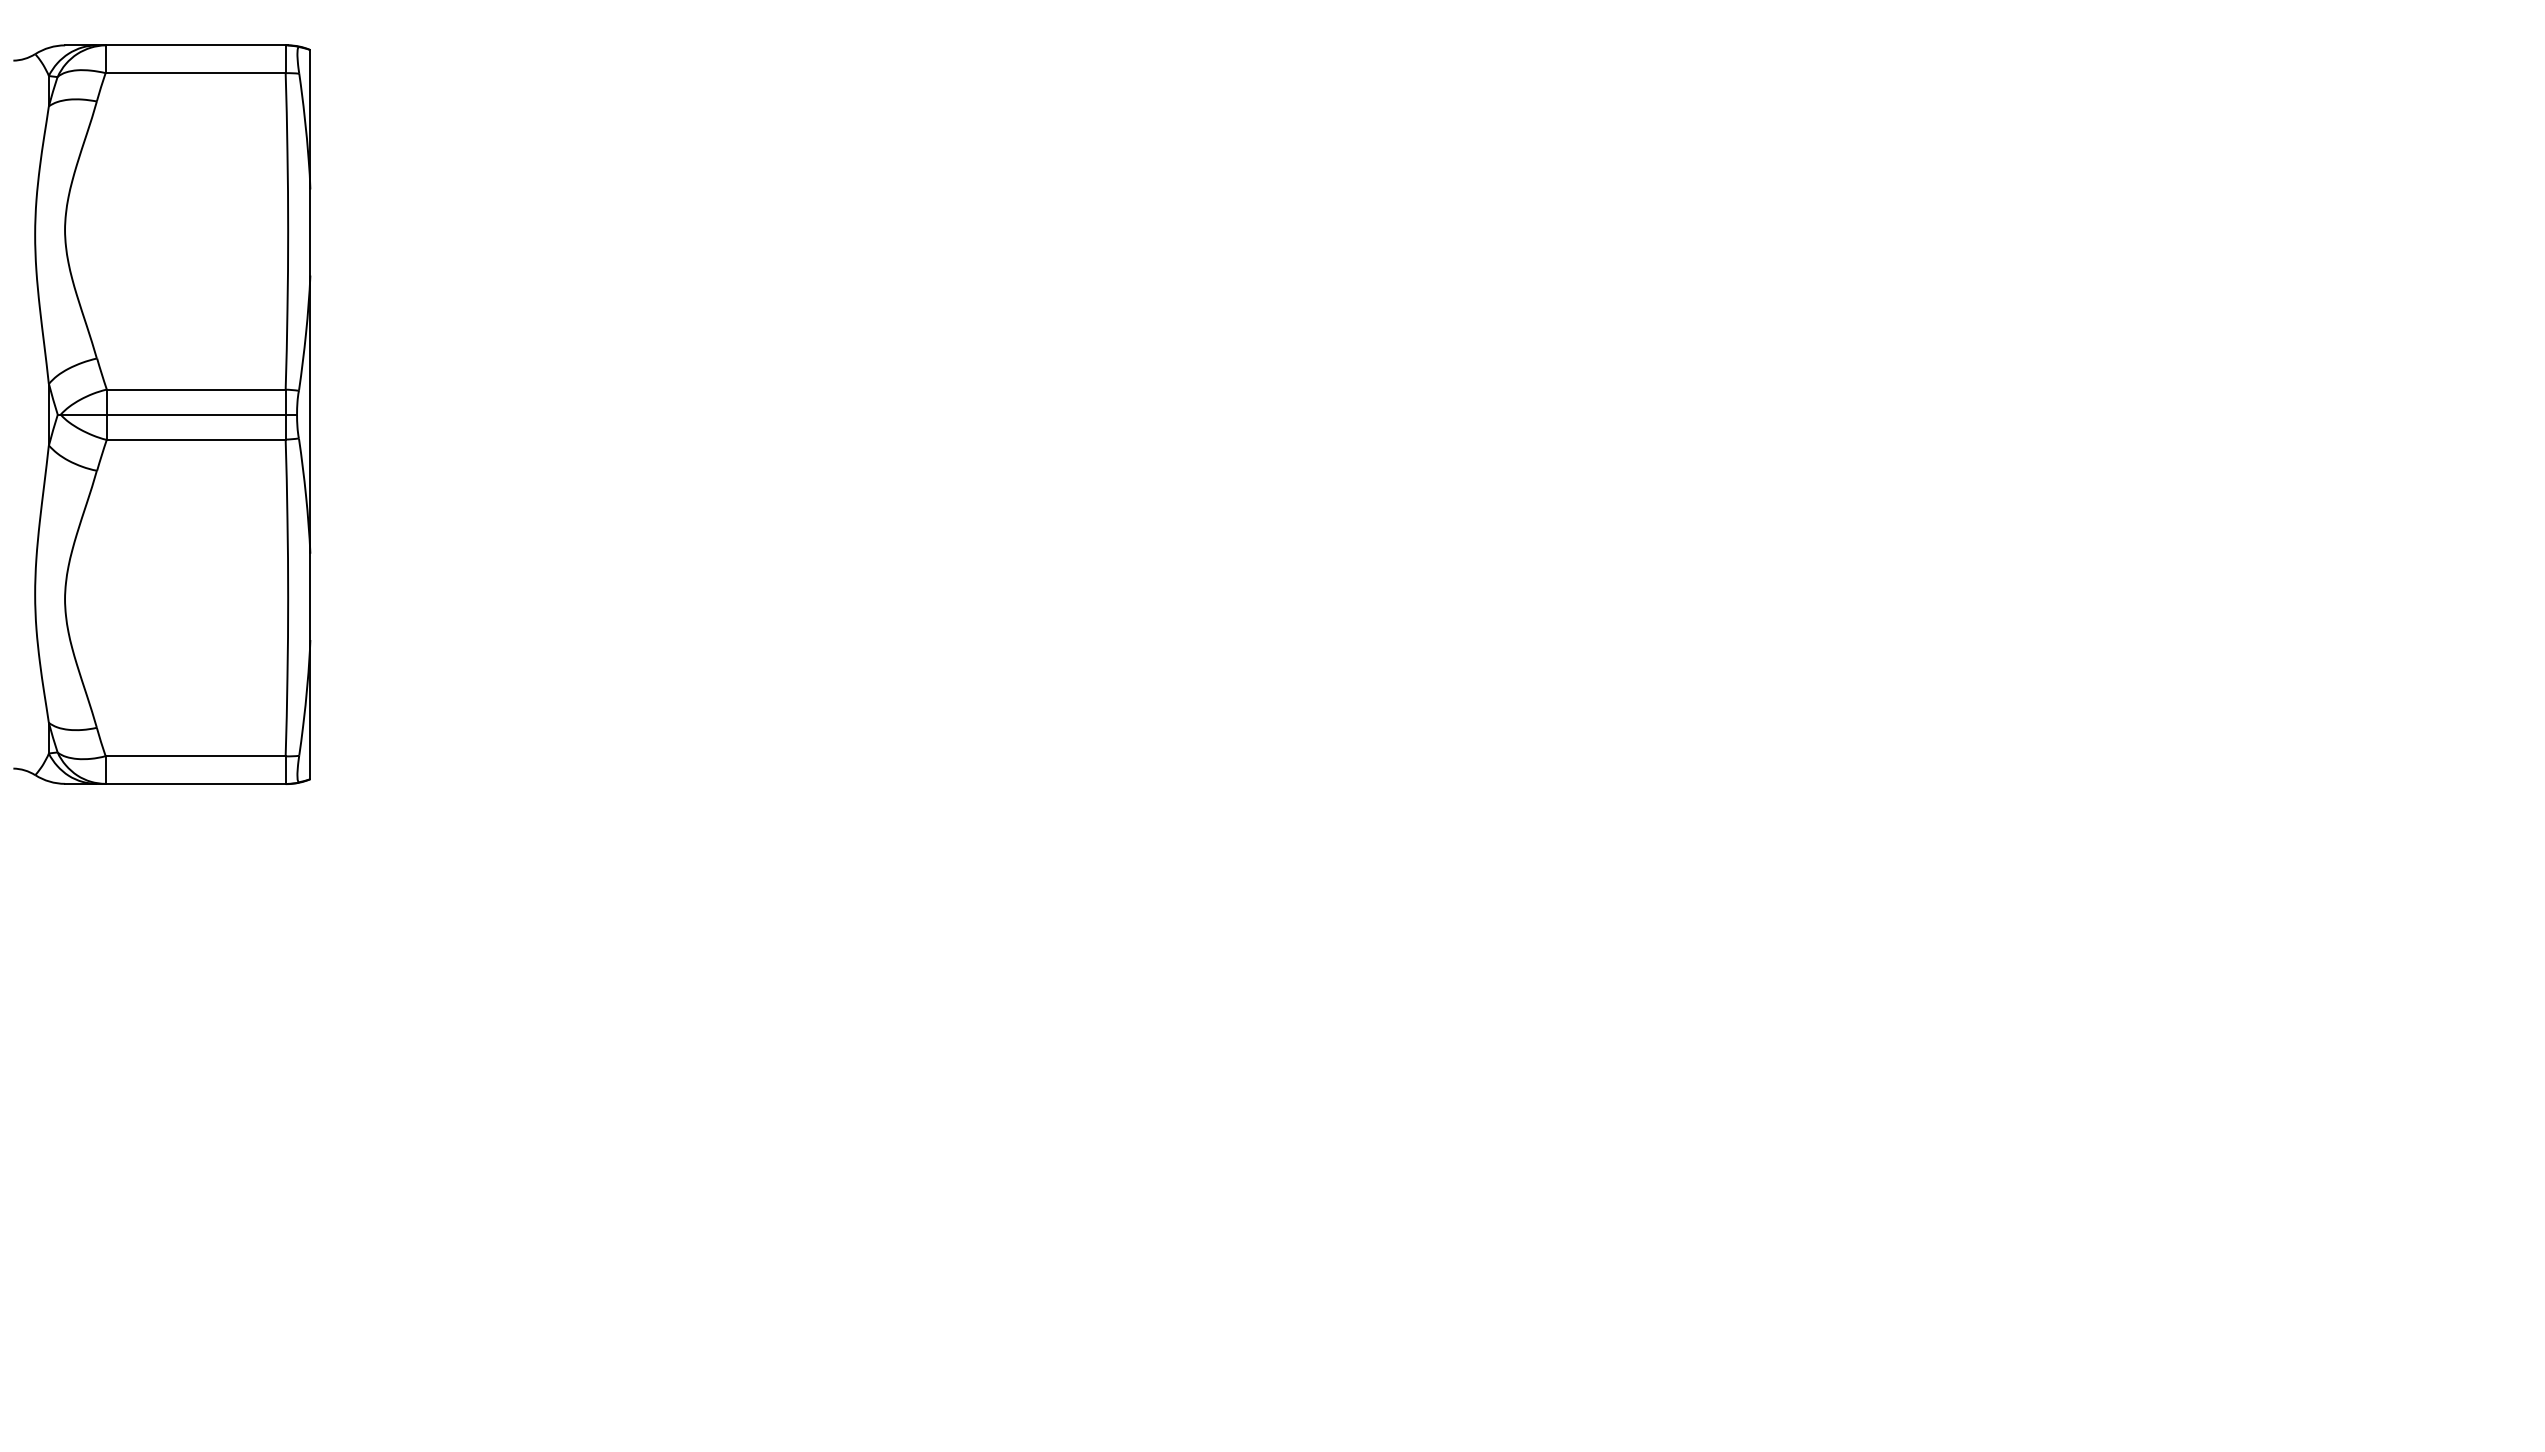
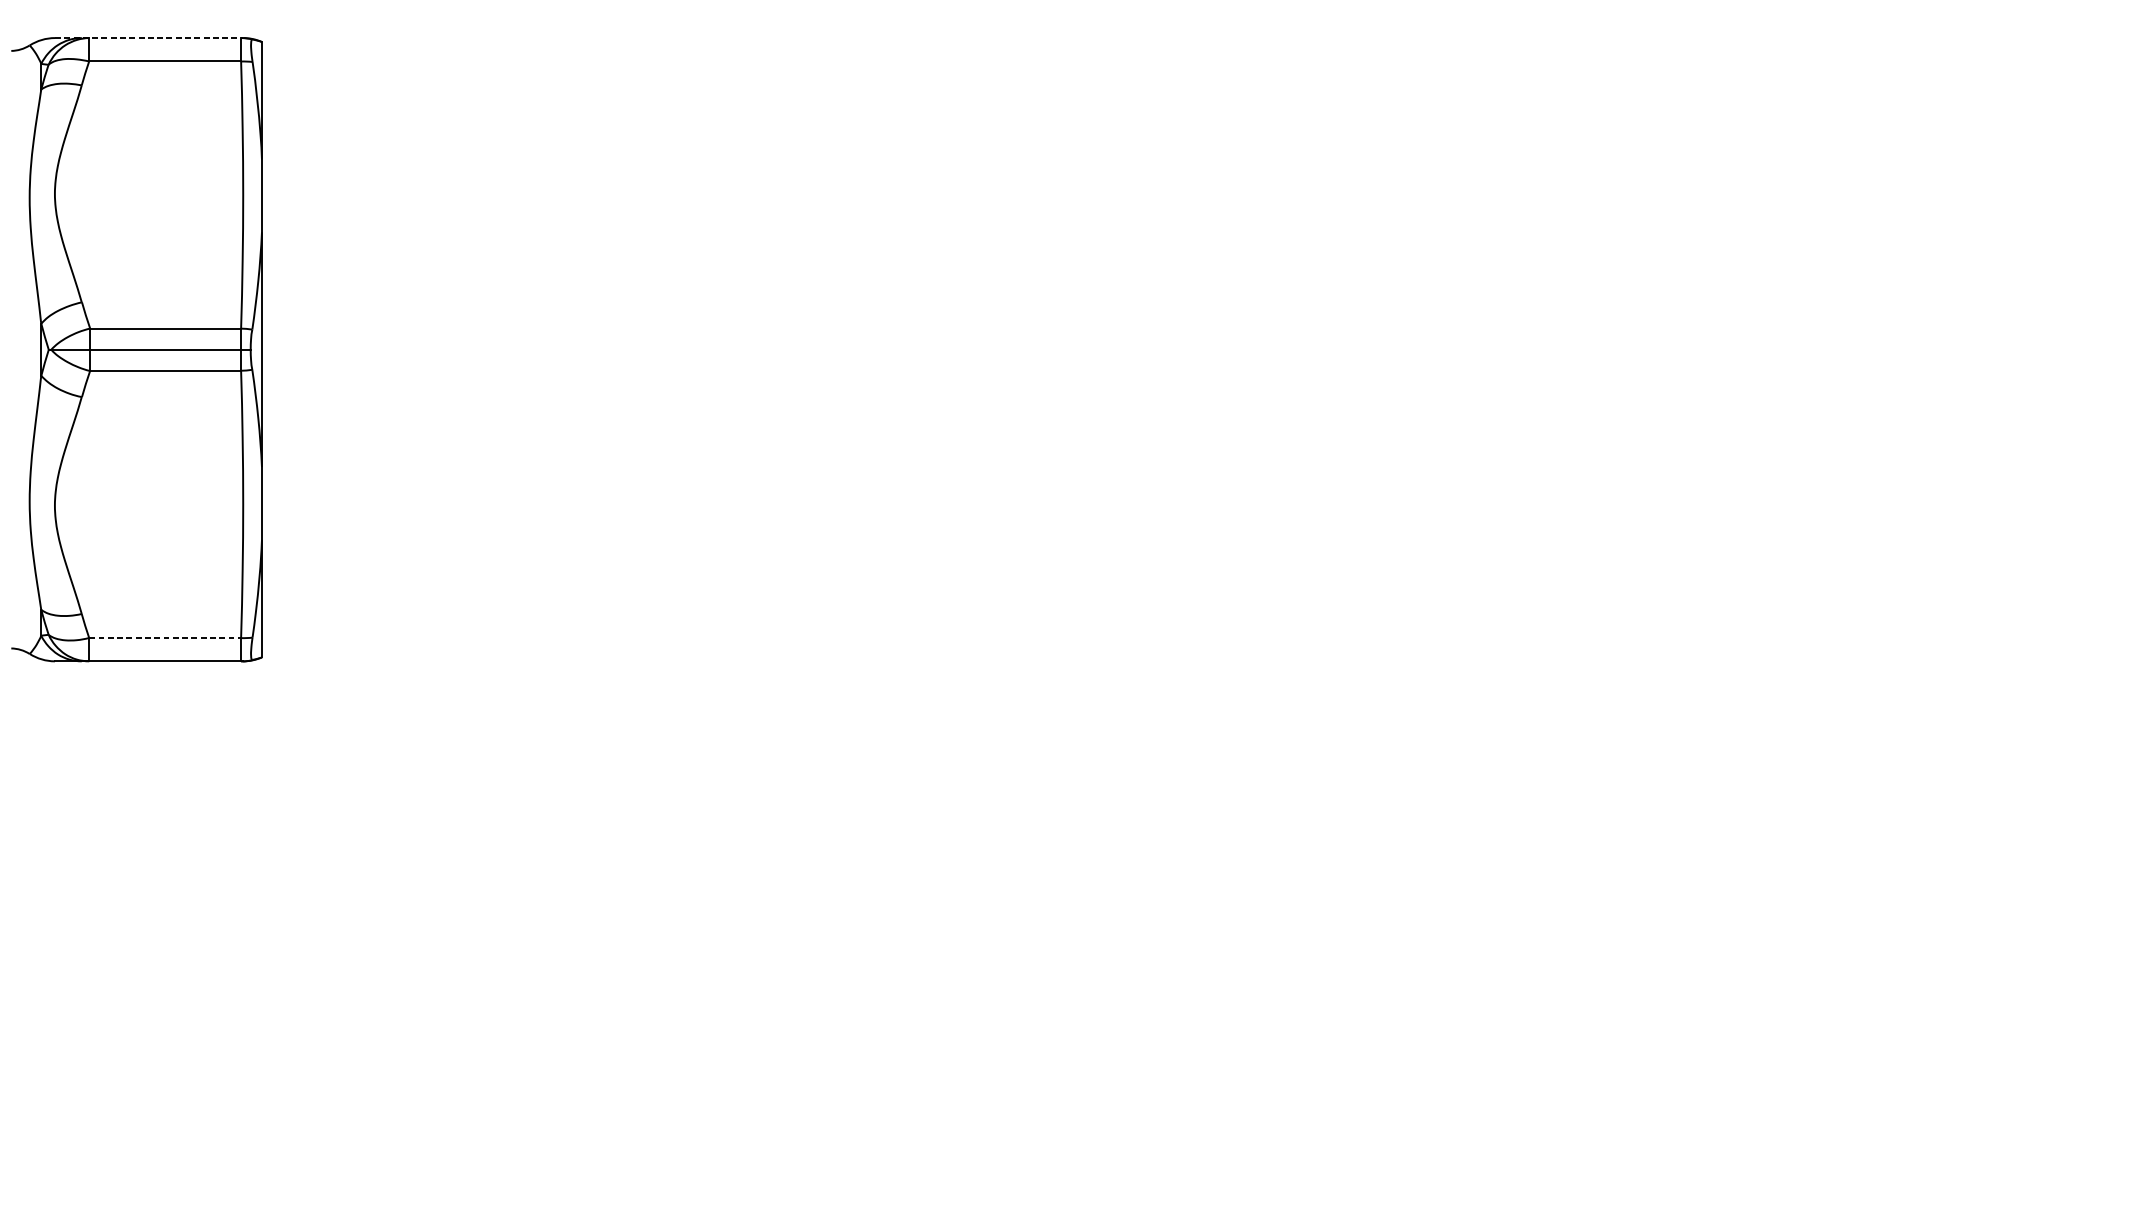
line: (177, 45) -> (149, 38), solid -> dashed
line: (195, 756) -> (165, 638), solid -> dashed

